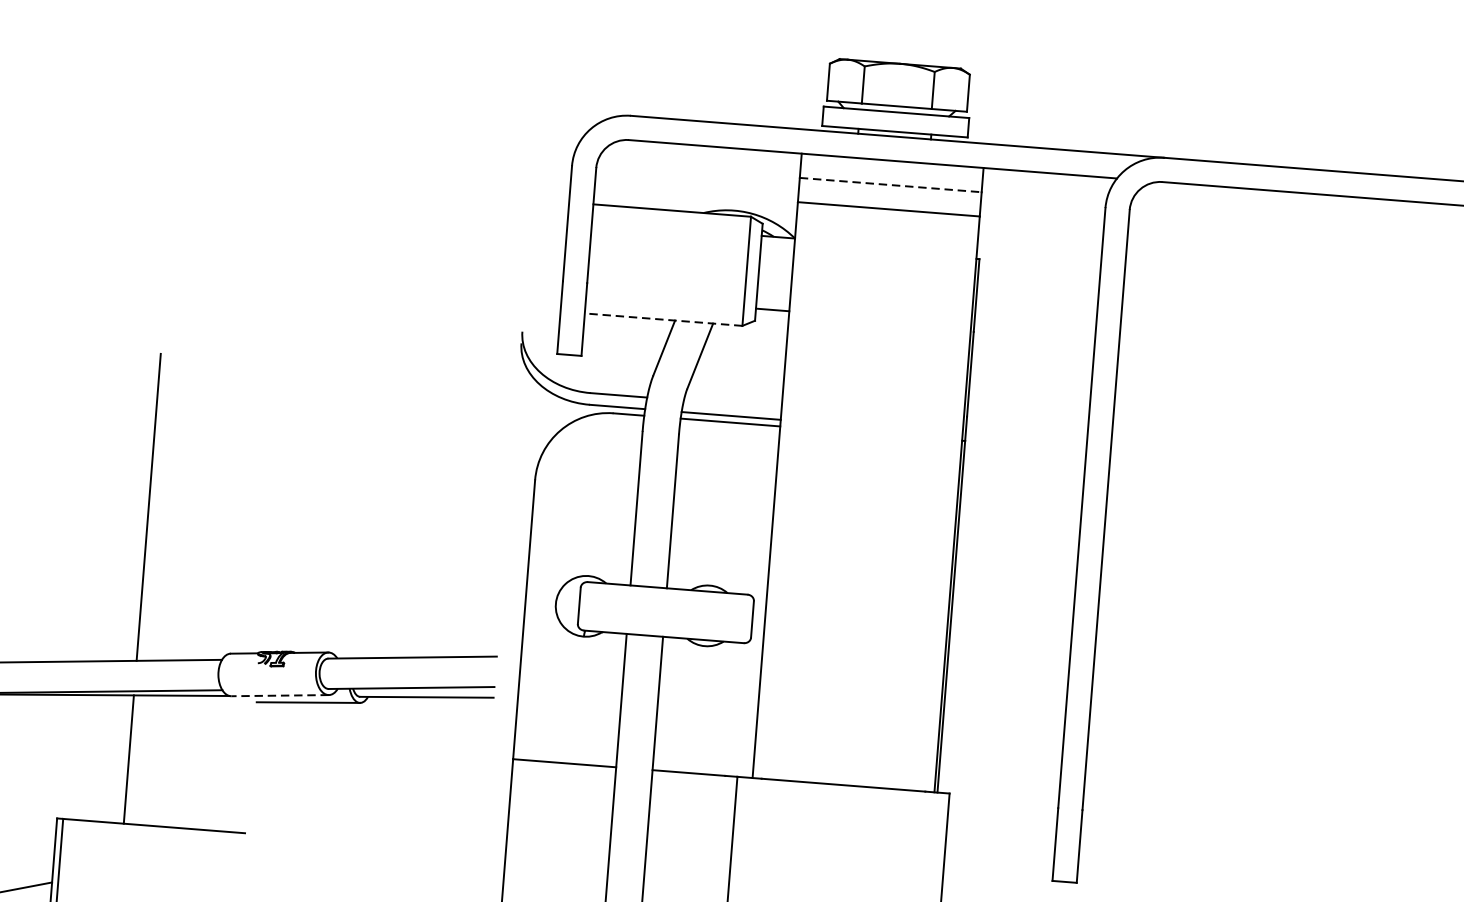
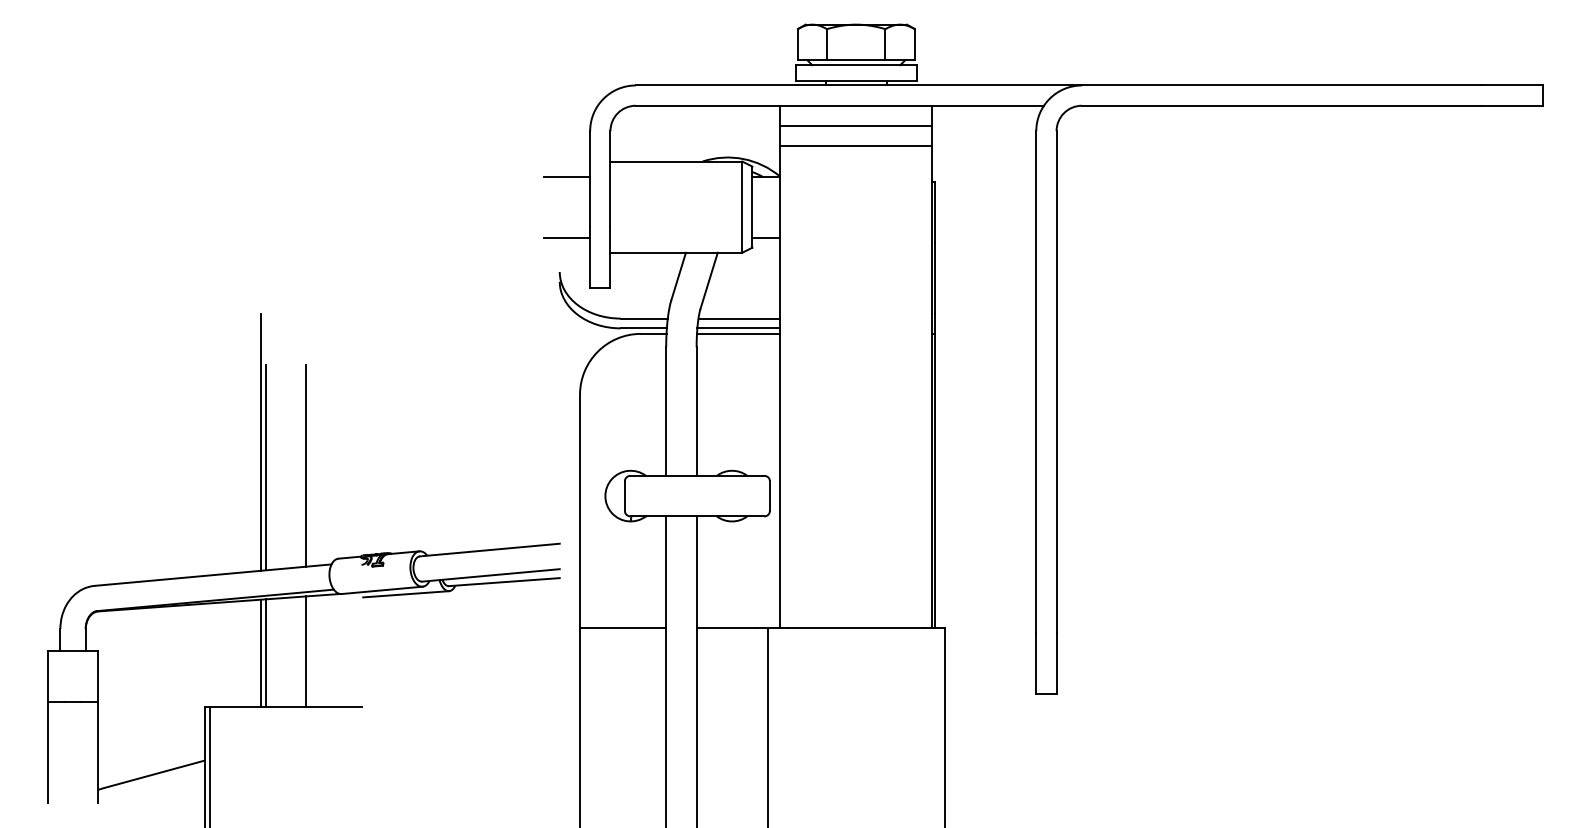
line: (890, 185) -> (856, 126), dashed -> solid
line: (539, 218) -> (566, 176), added
line: (533, 291) -> (566, 237), added
line: (663, 319) -> (676, 252), dashed -> solid
line: (732, 404) -> (739, 318), added
line: (152, 537) -> (265, 467), added
line: (201, 539) -> (306, 465), added
line: (280, 695) -> (382, 590), dashed -> solid
line: (134, 760) -> (265, 653), added
line: (183, 761) -> (306, 651), added

